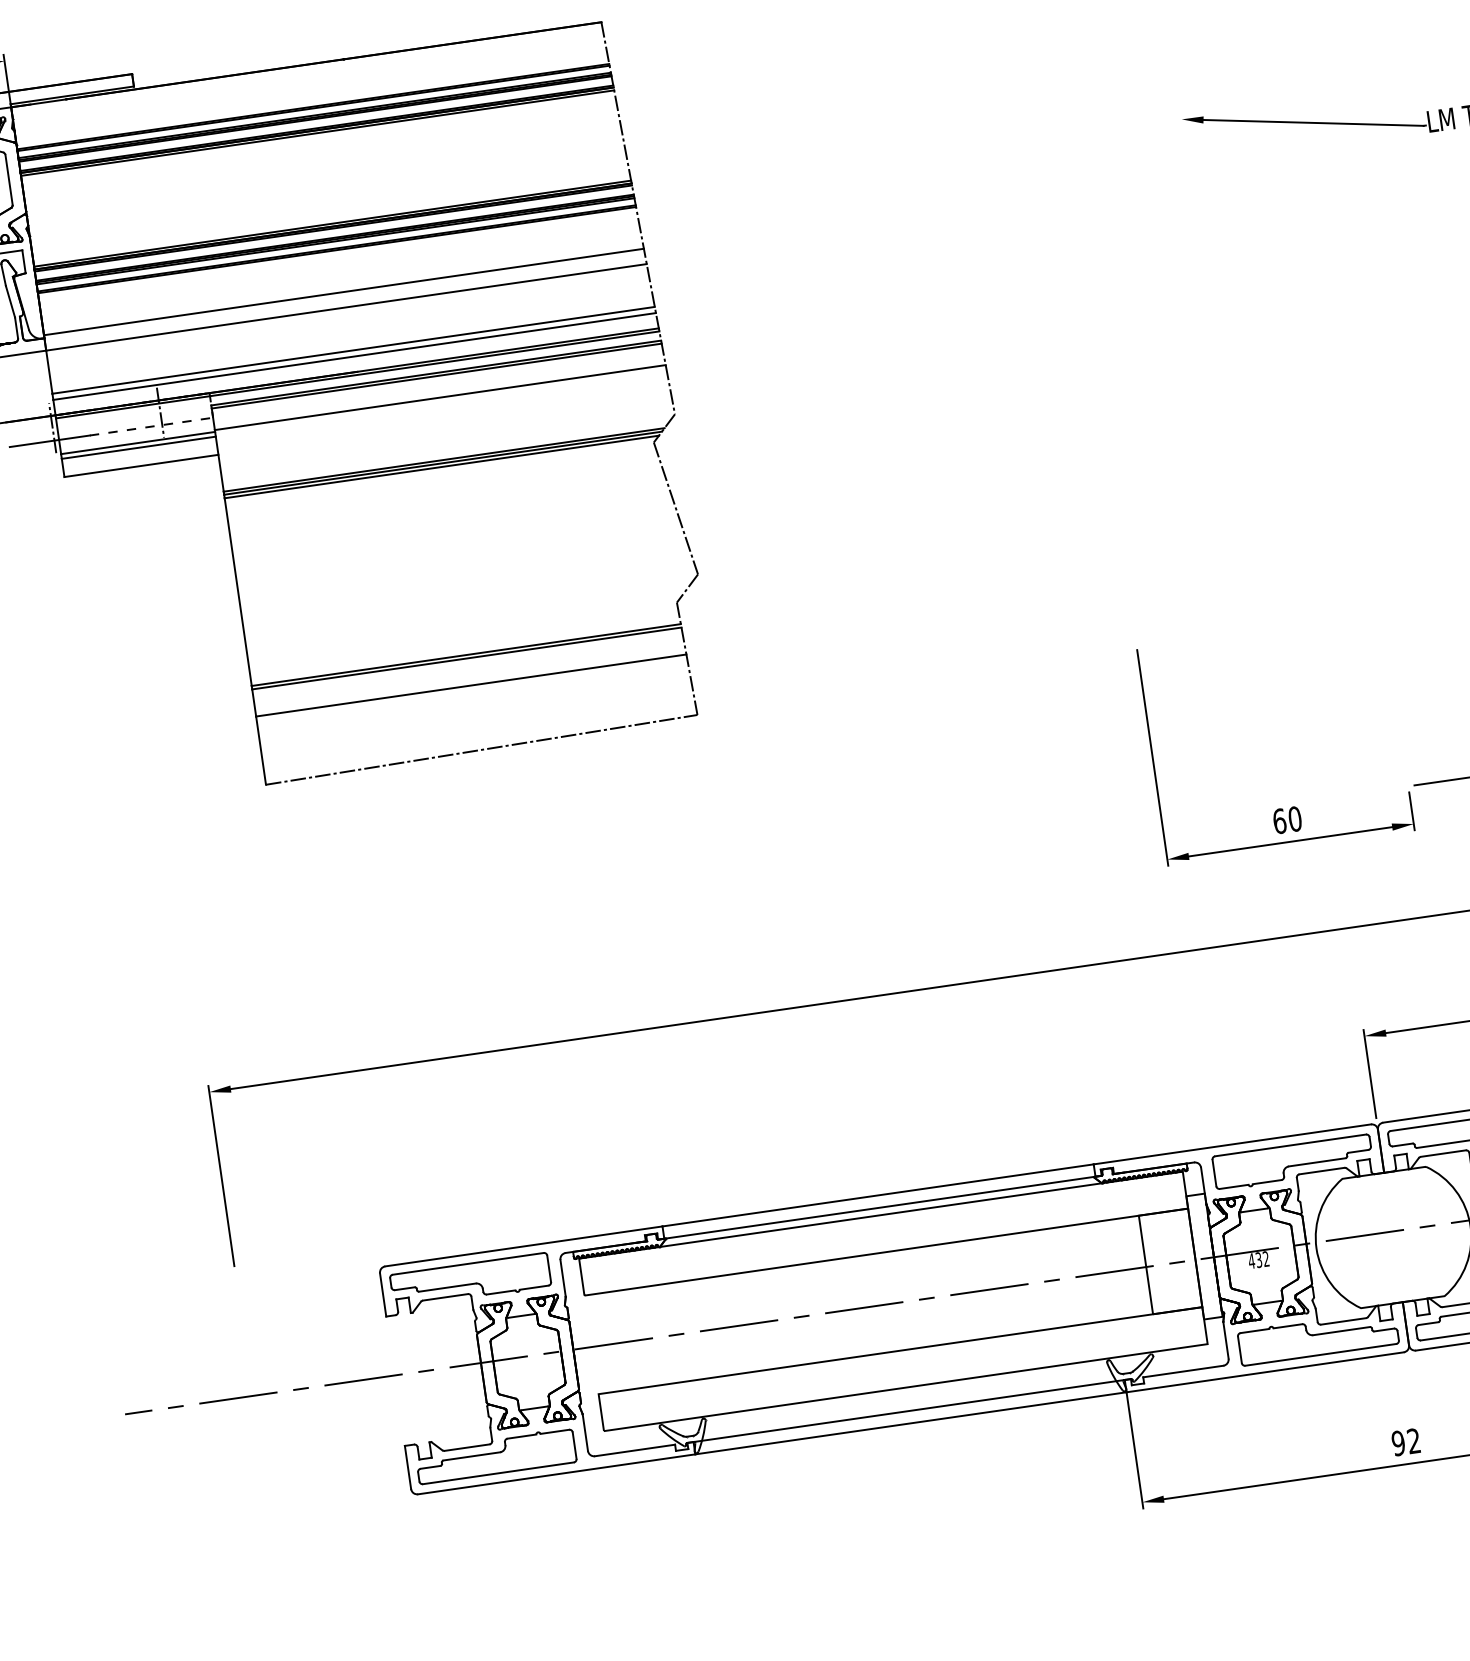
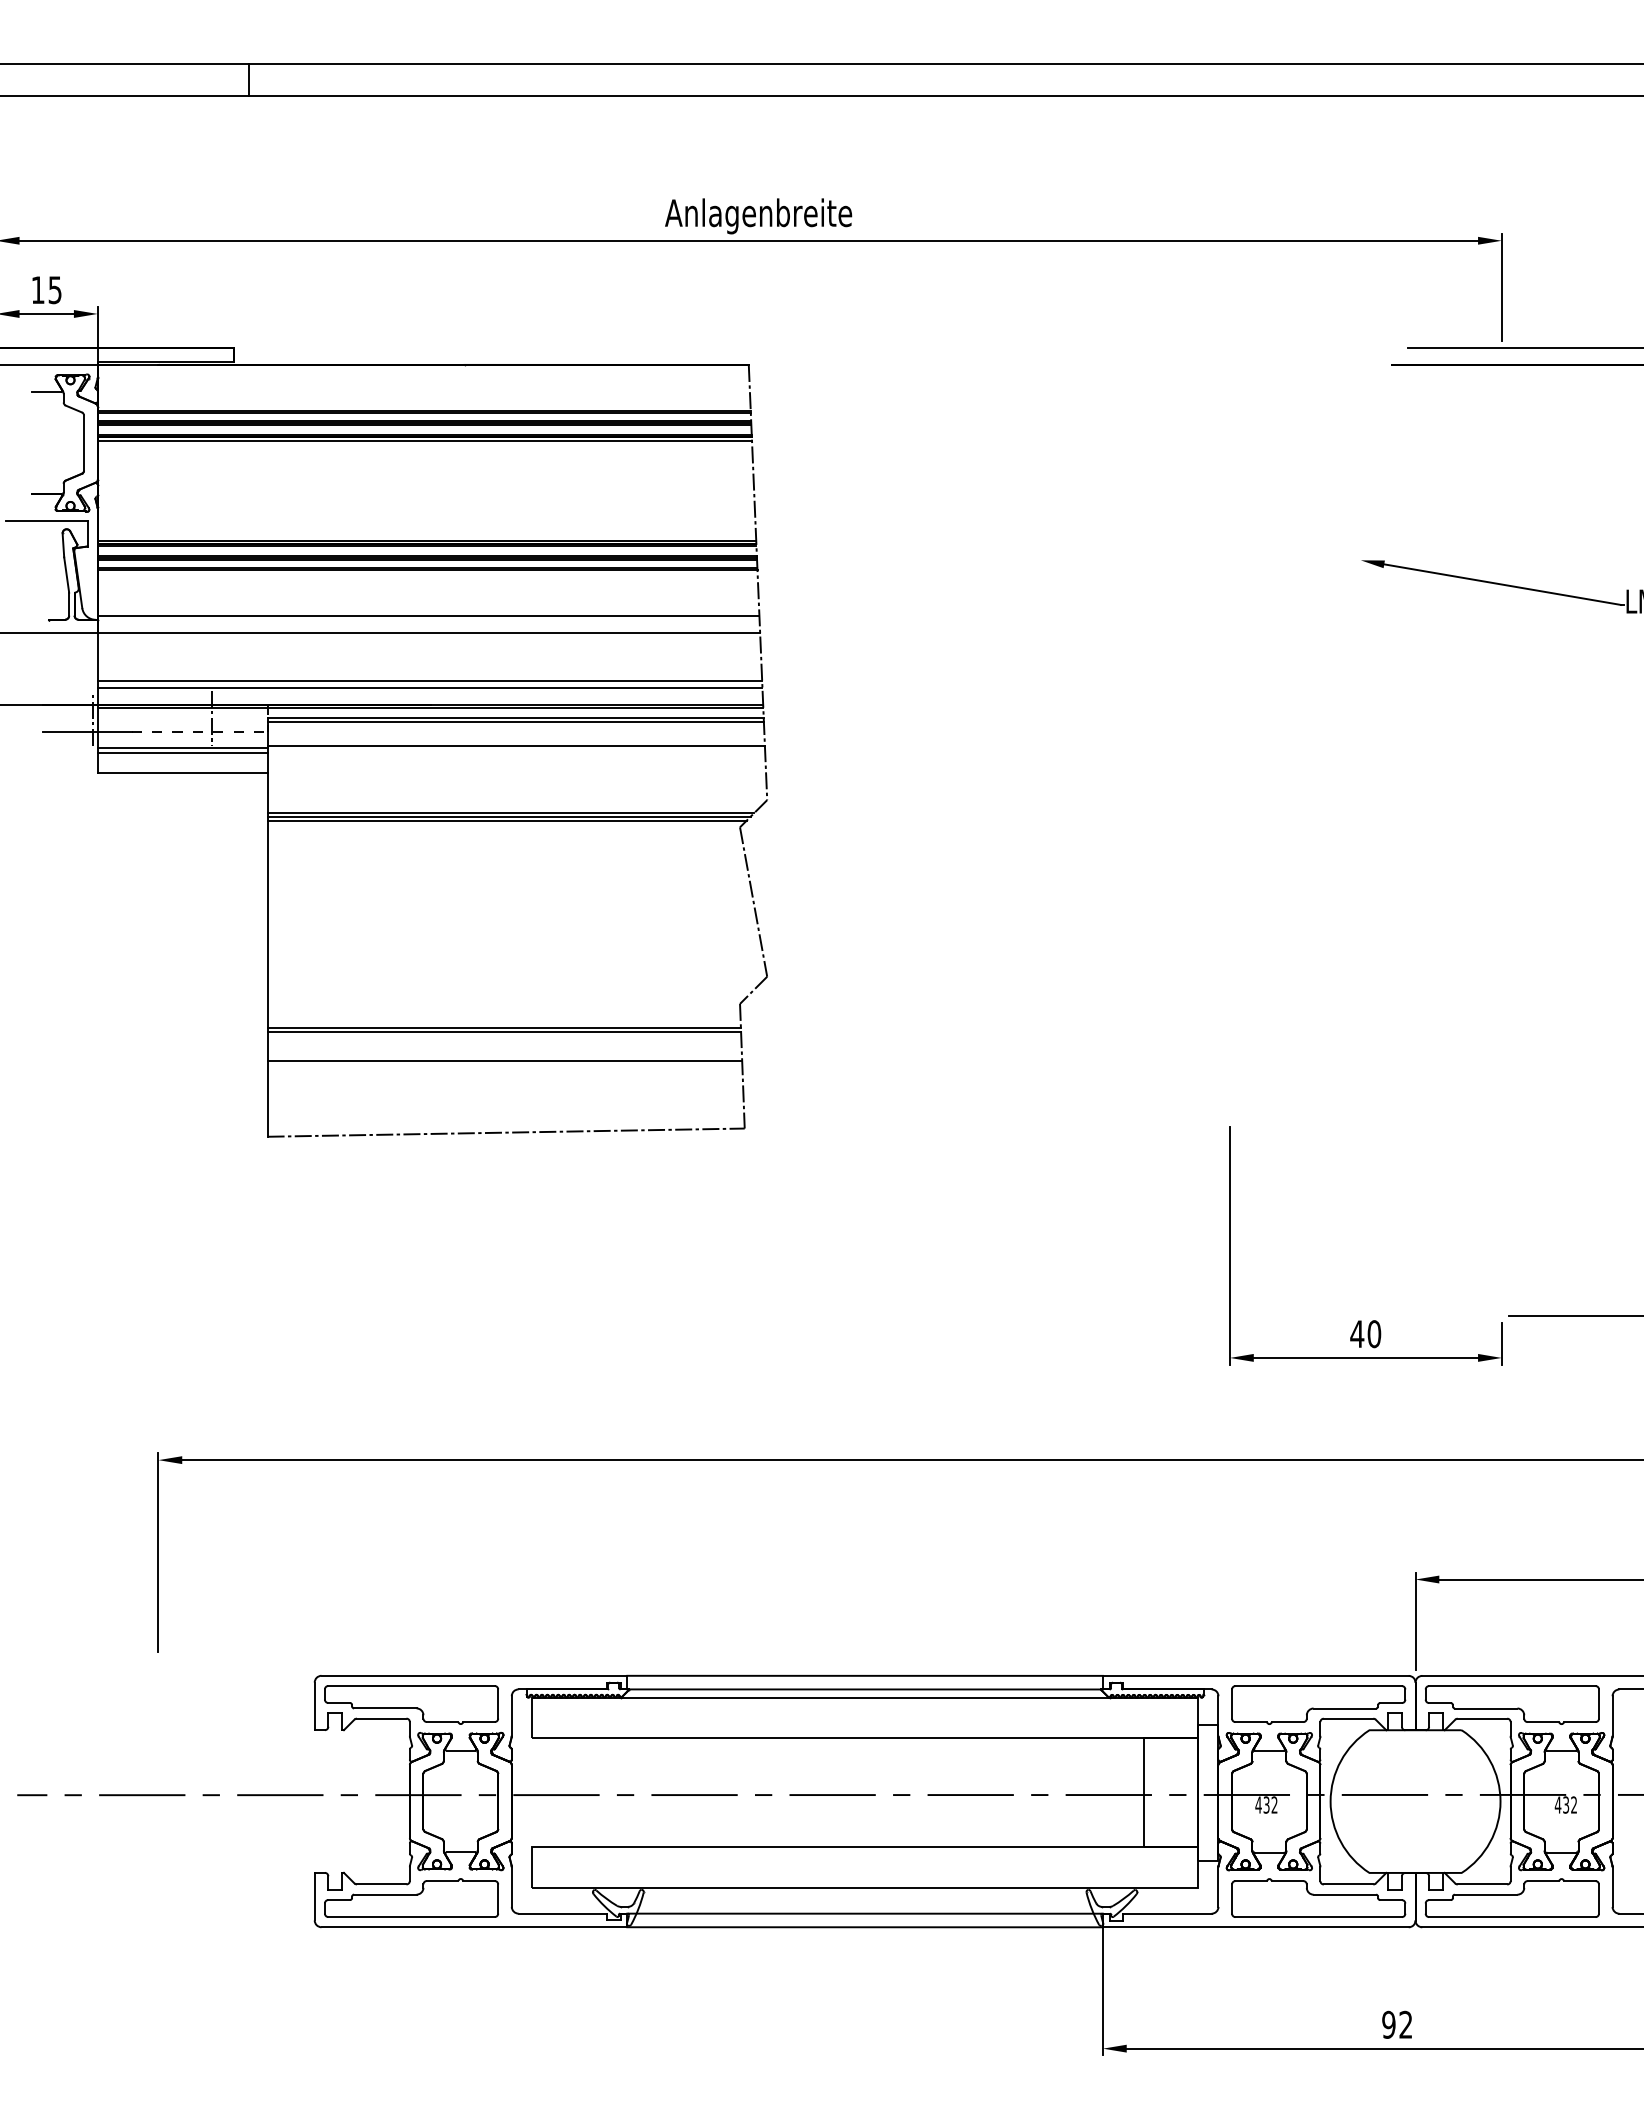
text: (1279, 821) -> (1357, 1334), 60 -> 40

